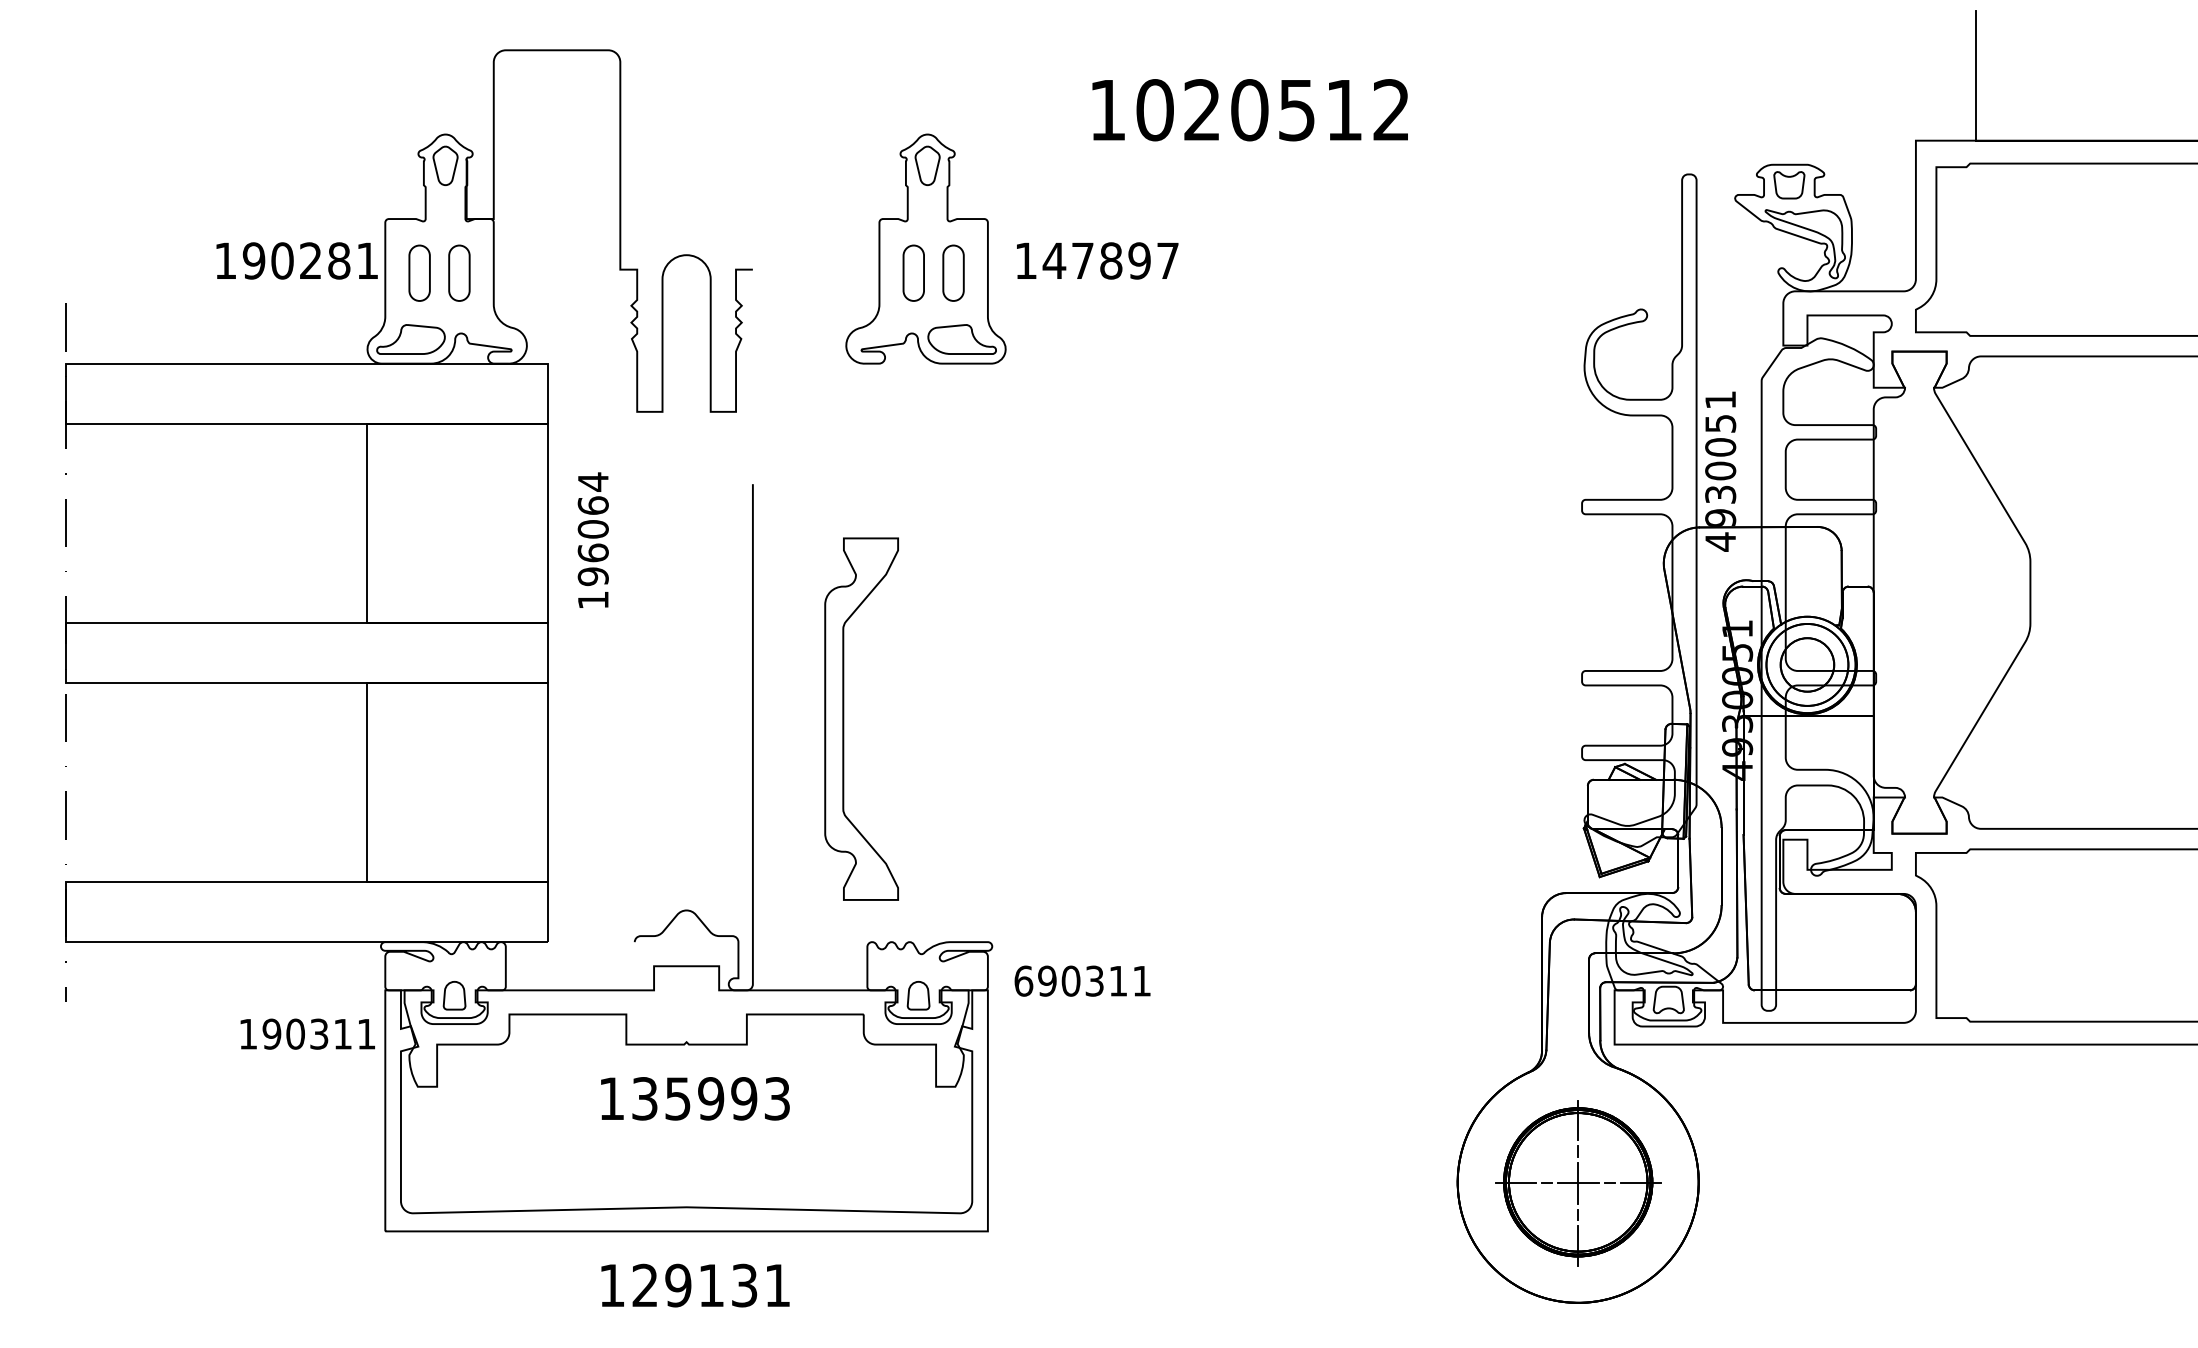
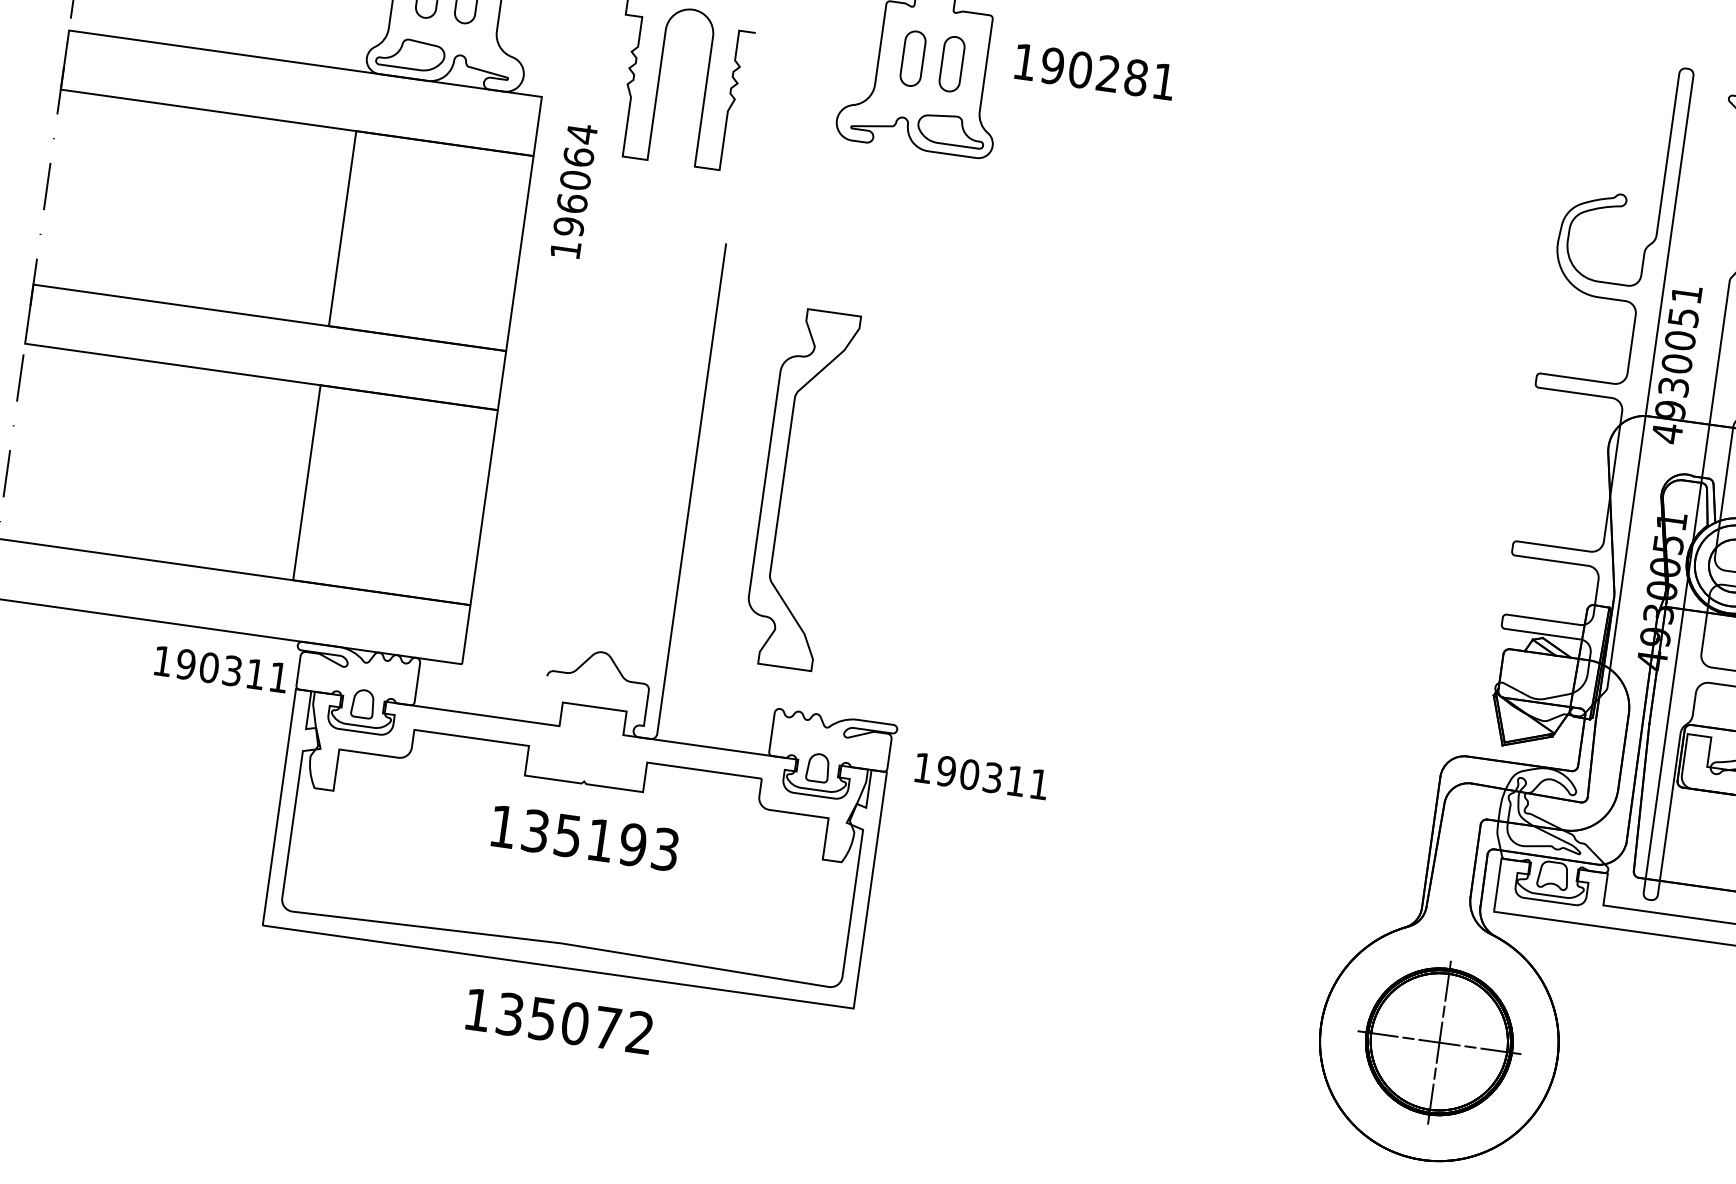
text: (1110, 260) -> (1107, 73), 147897 -> 190281
text: (592, 539) -> (573, 190), moved
text: (1023, 980) -> (923, 767), 690311 -> 190311
text: (307, 1033) -> (221, 668), moved
text: (711, 1098) -> (600, 840), 135993 -> 135193
text: (710, 1285) -> (574, 1023), 129131 -> 135072

